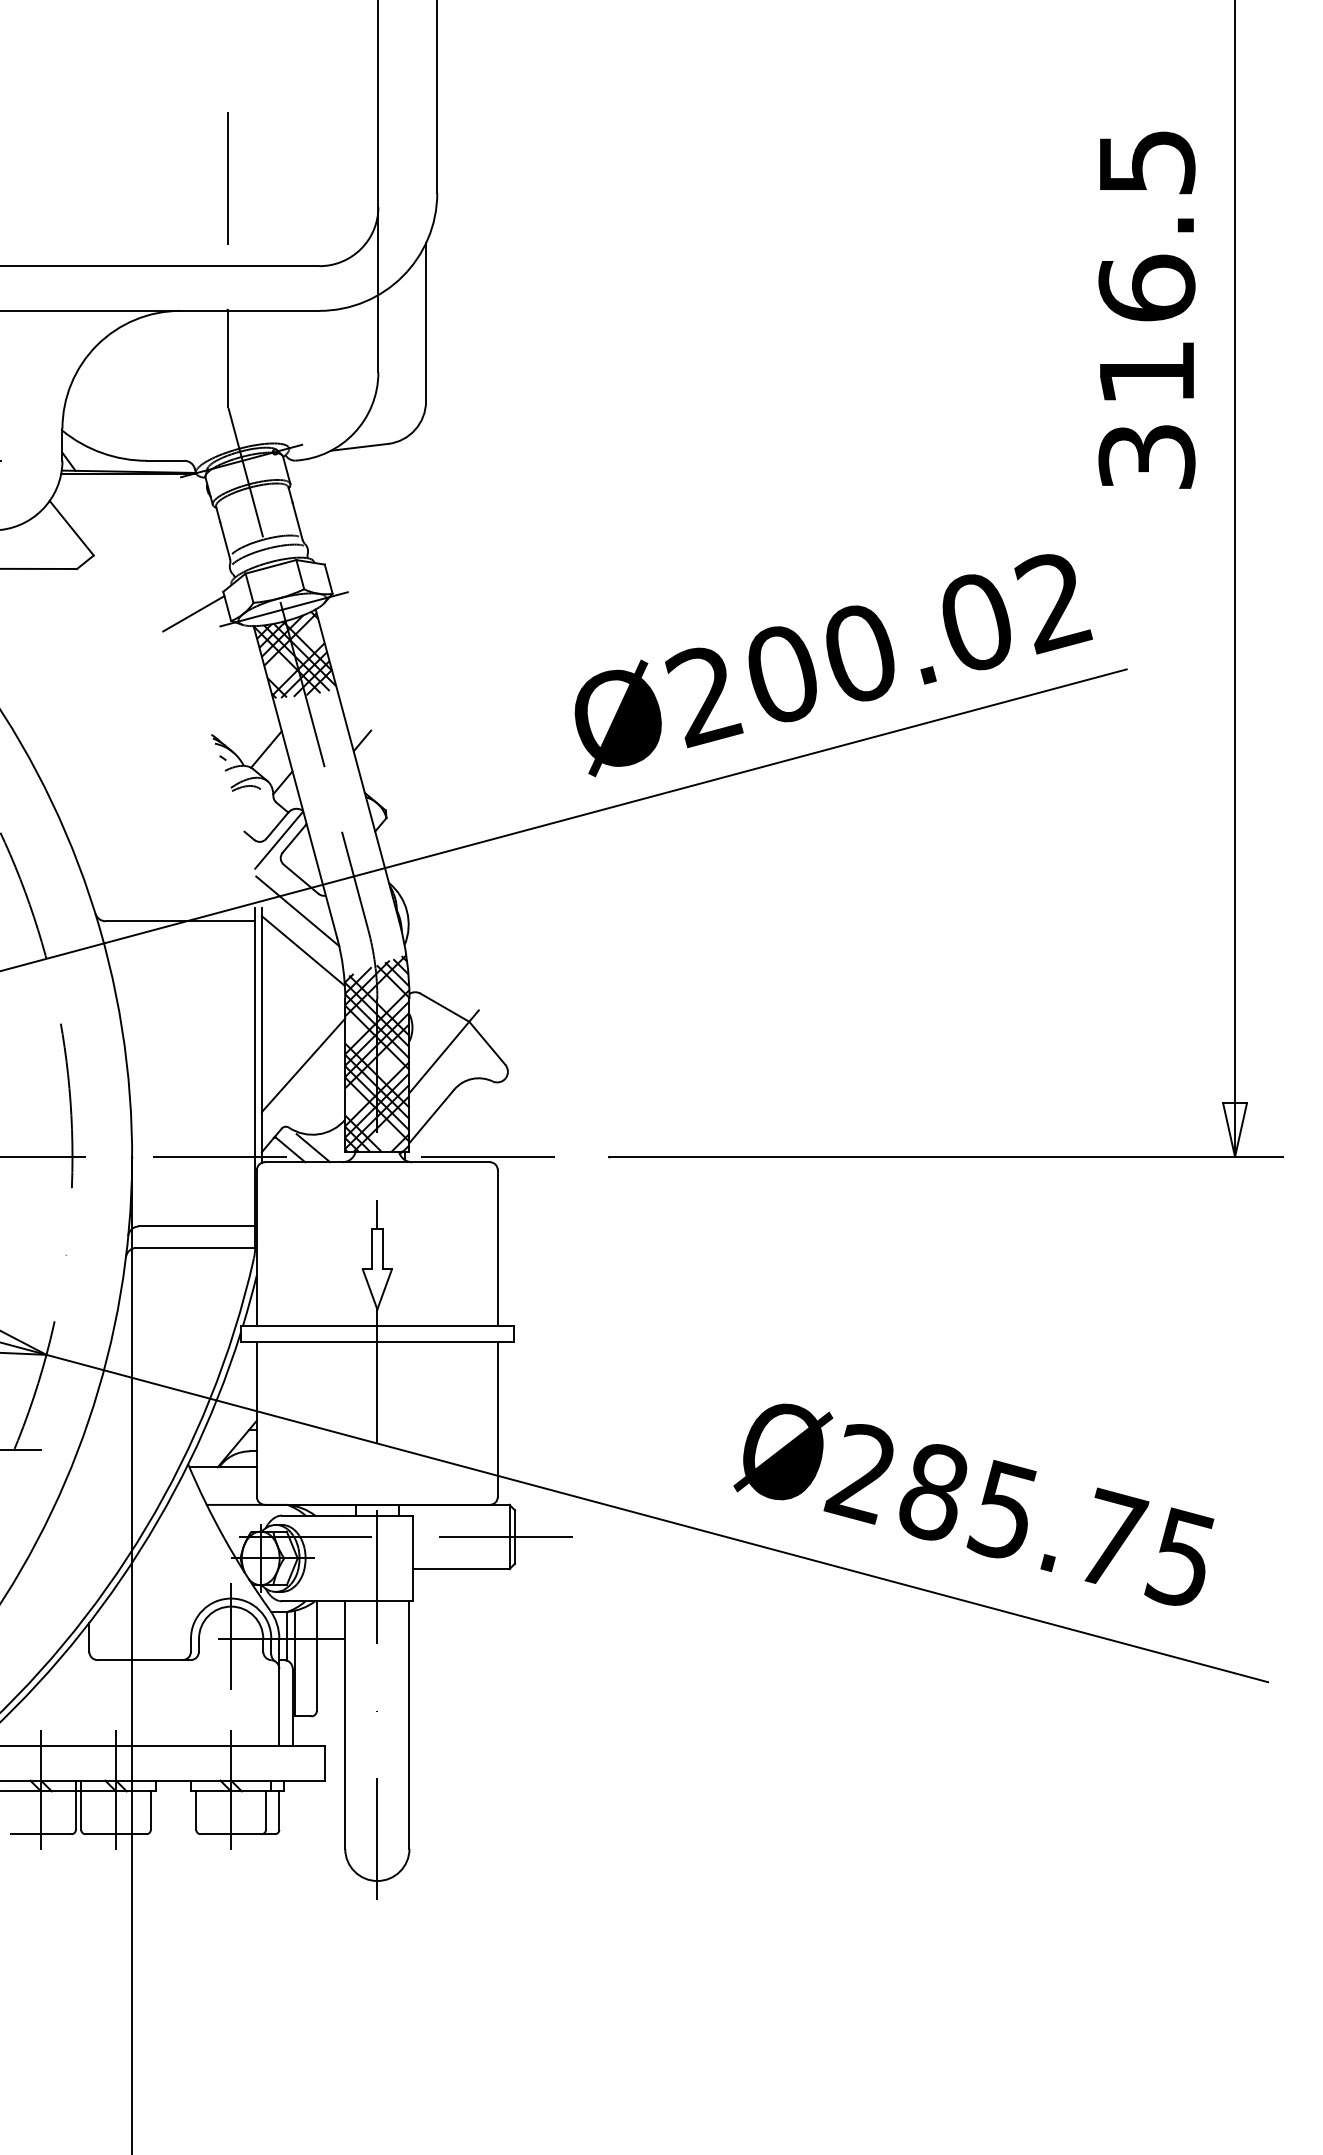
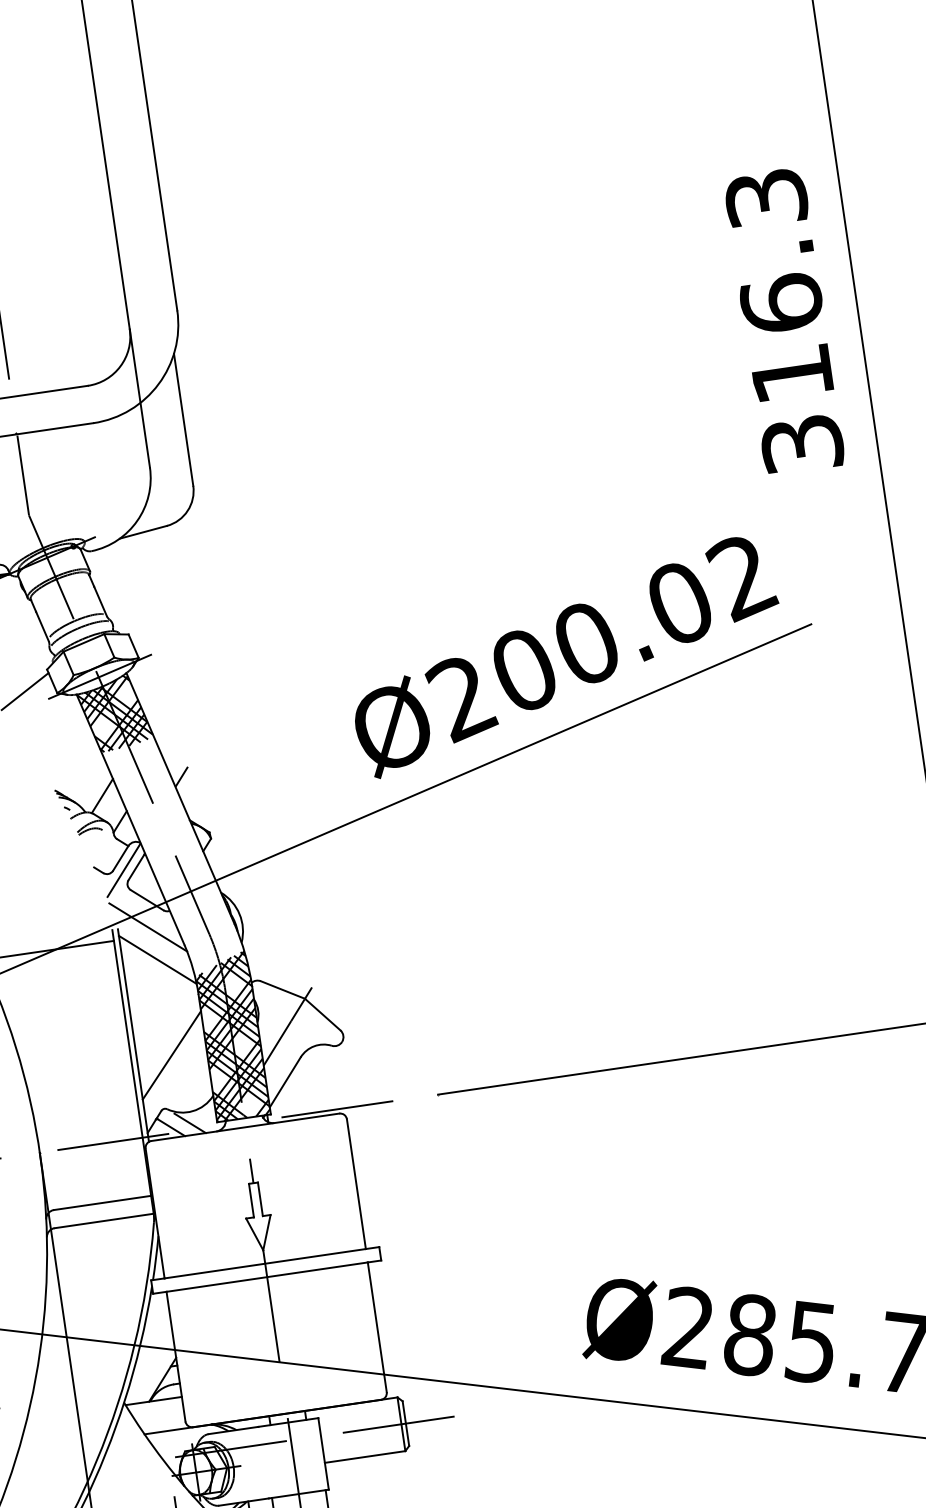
text: (1146, 162) -> (766, 198), 316.5 -> 316.3

